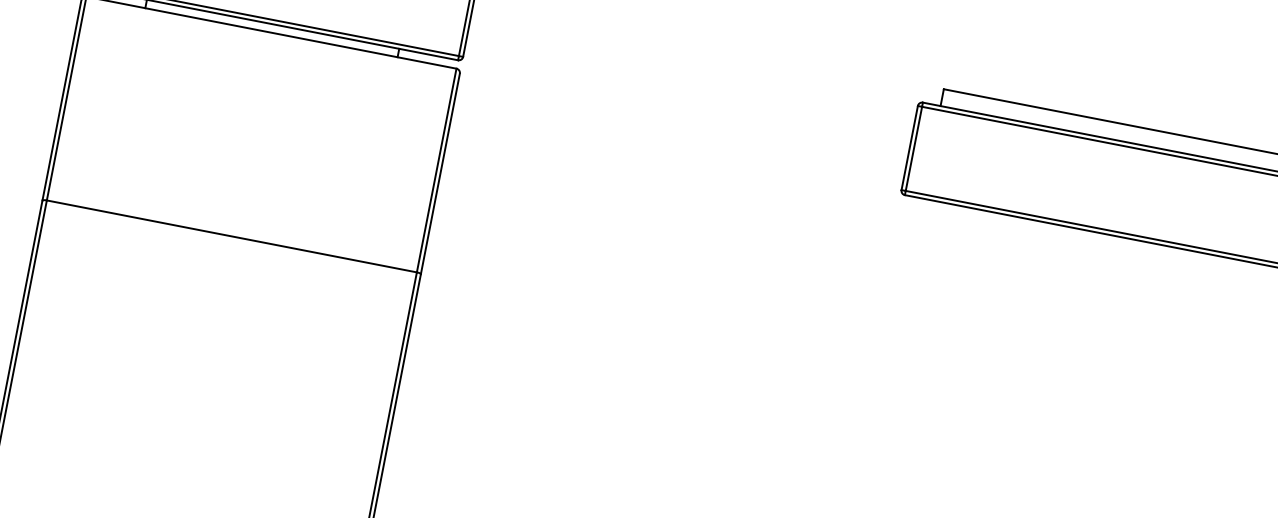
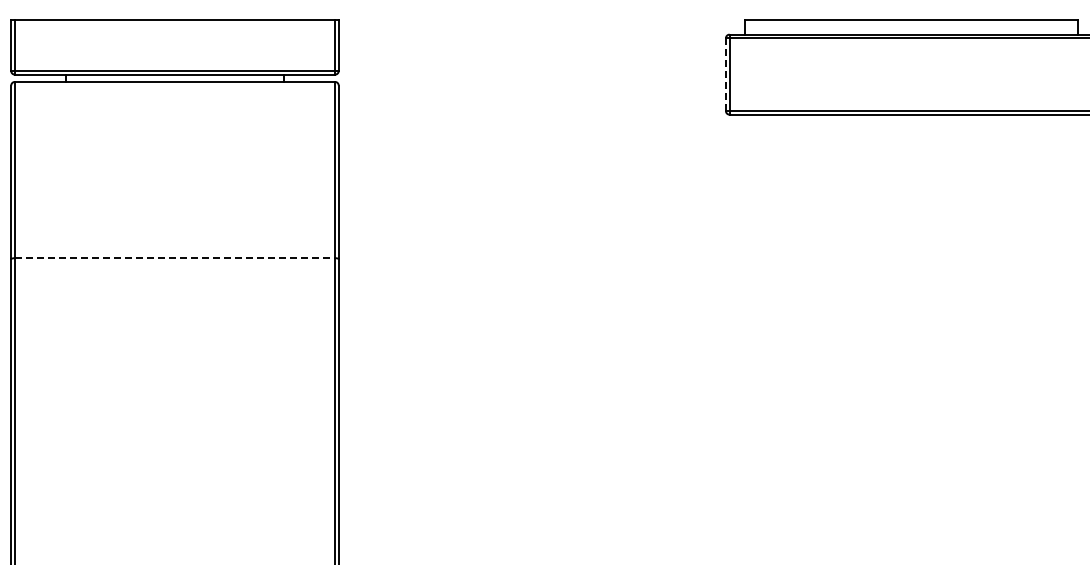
line: (909, 148) -> (725, 75), solid -> dashed
line: (232, 236) -> (175, 258), solid -> dashed

